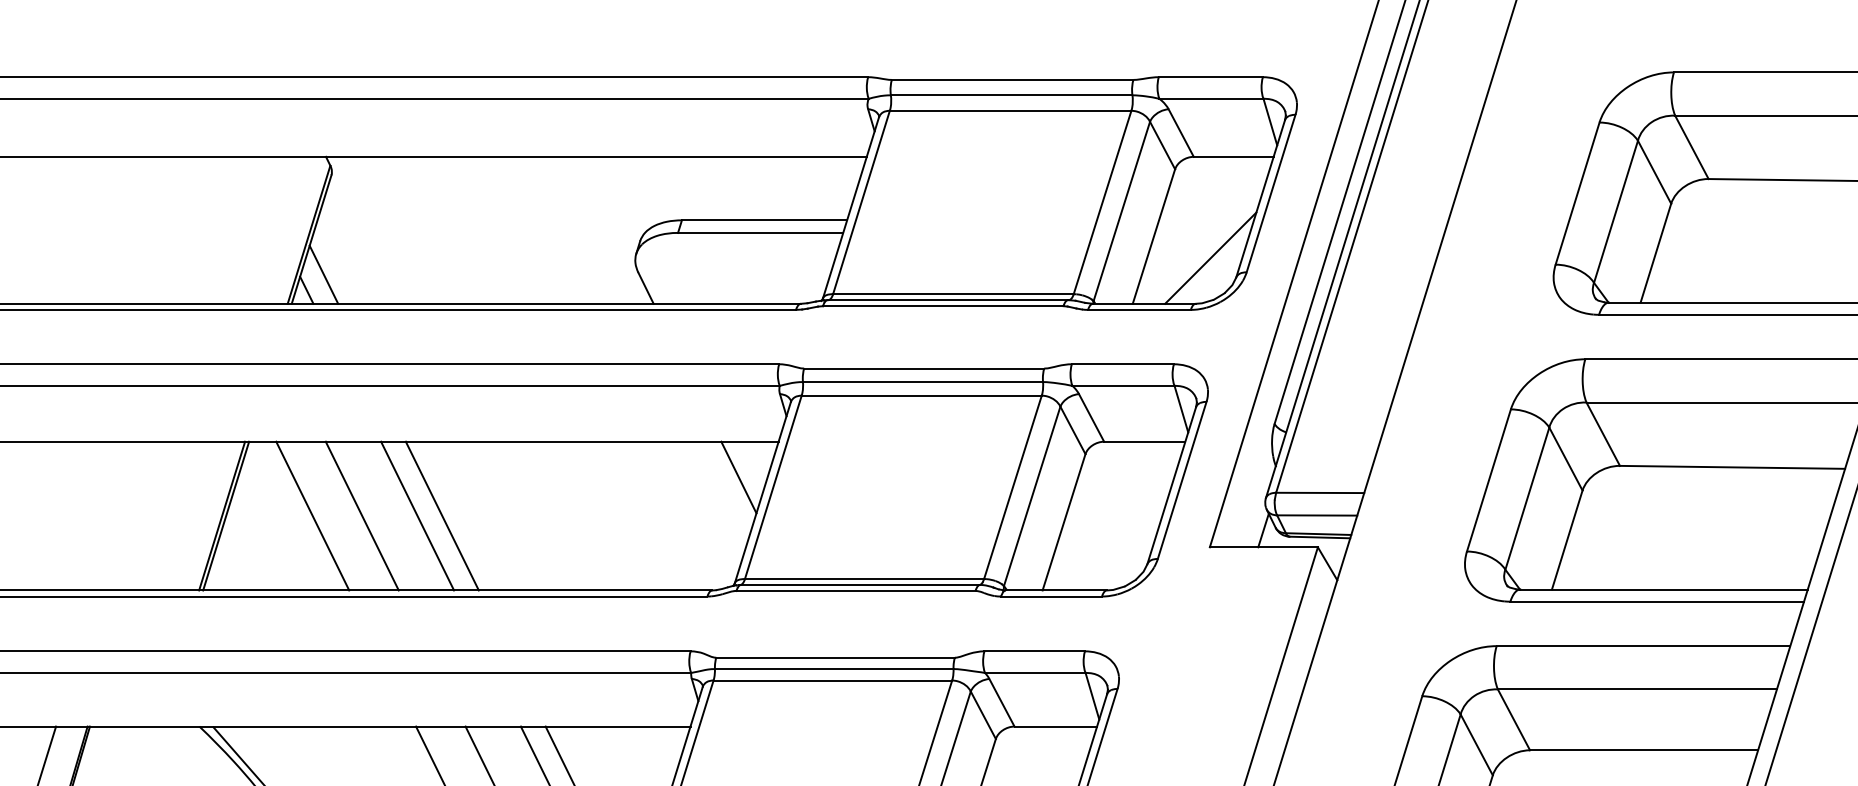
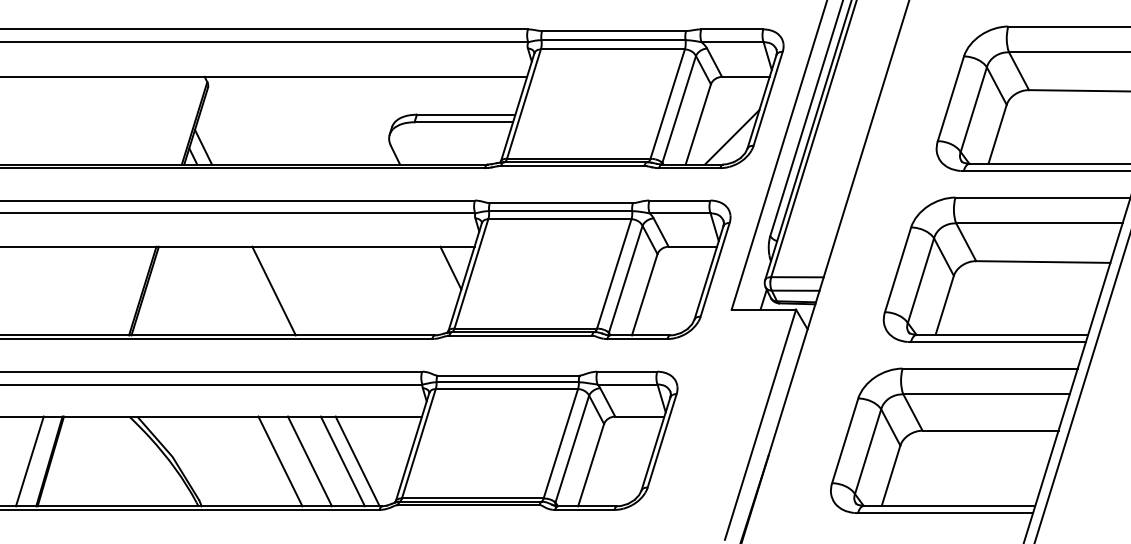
line: (312, 515) -> (196, 290), removed
line: (362, 515) -> (226, 290), removed
line: (417, 515) -> (259, 290), removed

